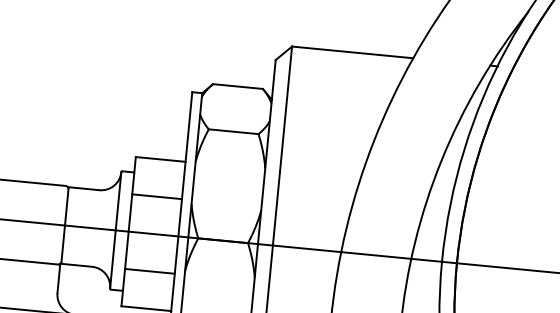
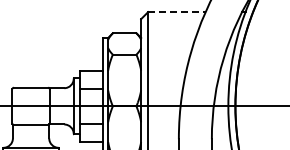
line: (351, 53) -> (176, 12), solid -> dashed

